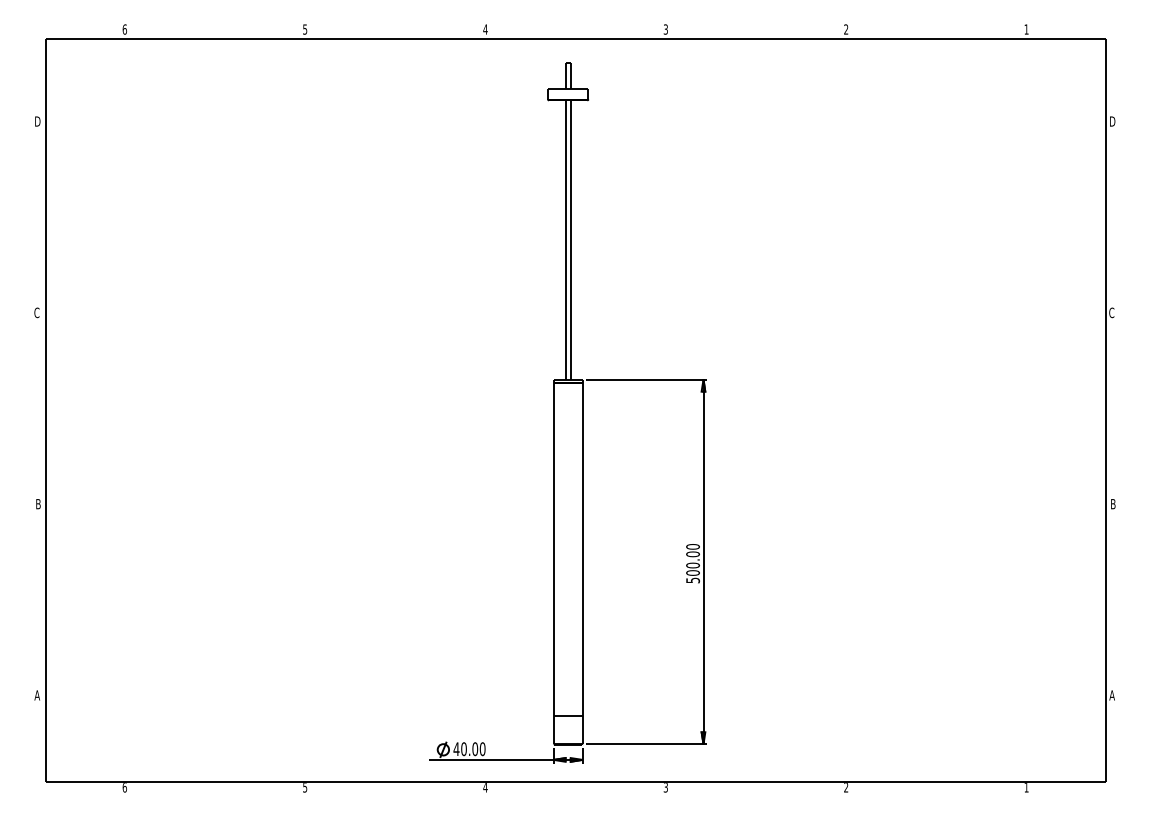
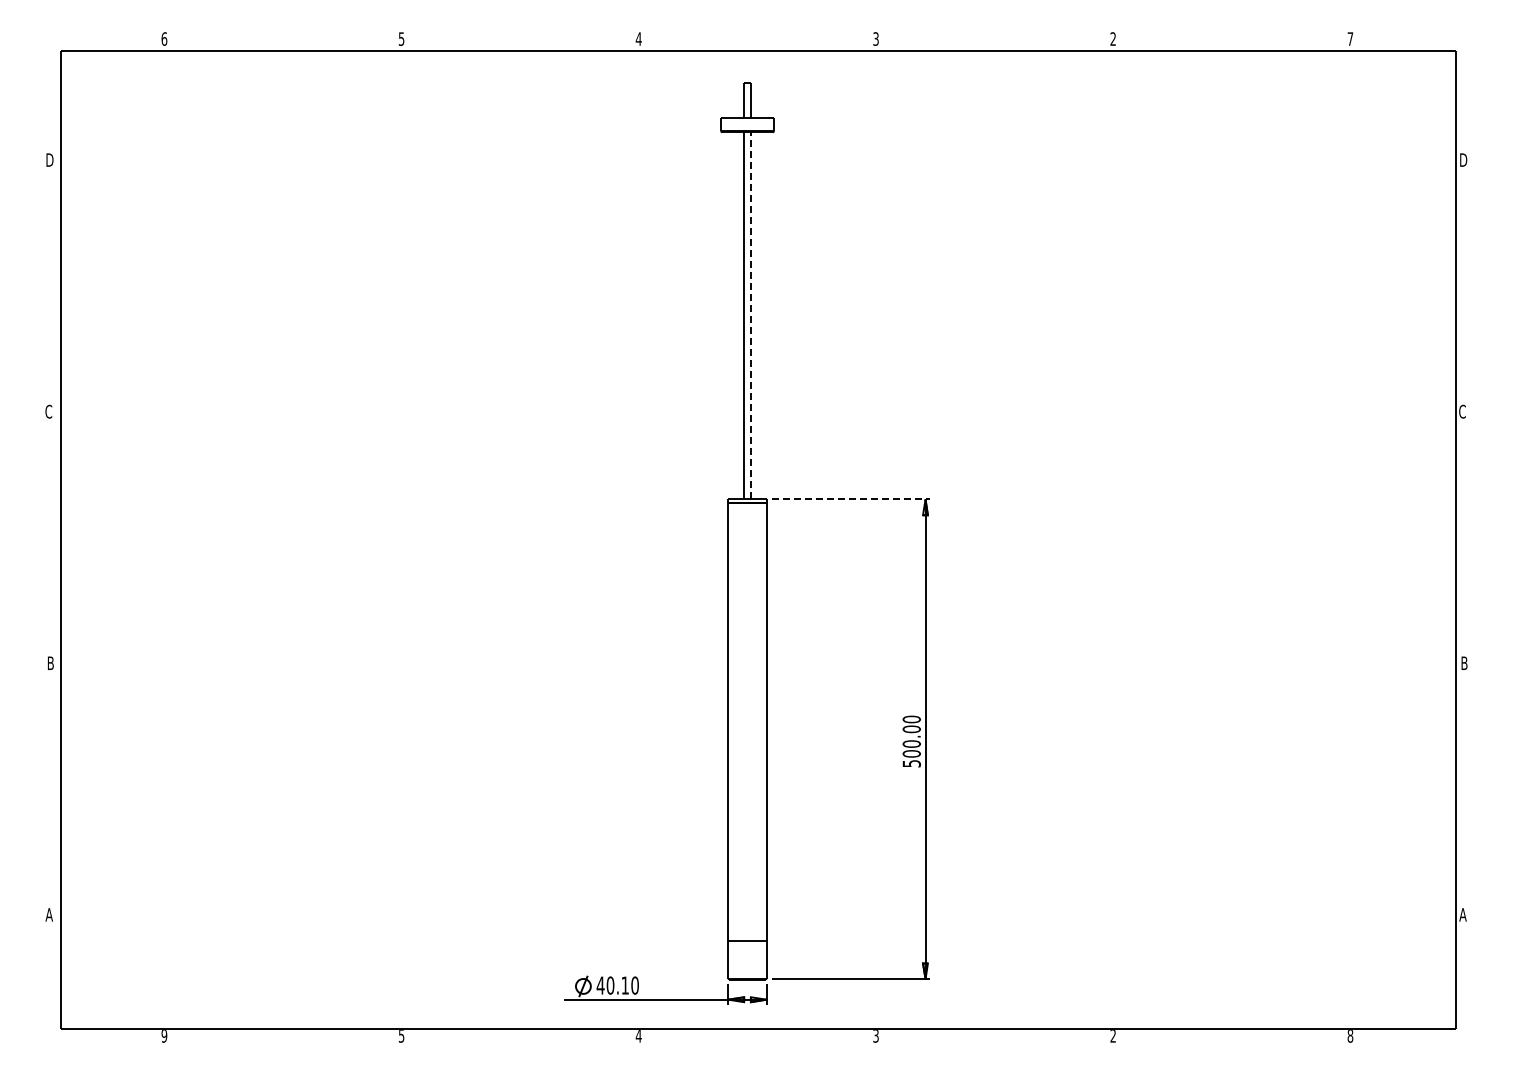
text: (1026, 29) -> (1350, 38), 1 -> 7
line: (570, 239) -> (750, 315), solid -> dashed
line: (647, 379) -> (851, 499), solid -> dashed
text: (475, 749) -> (625, 985), 40.00 -> 40.10
text: (124, 787) -> (164, 1036), 6 -> 9
text: (1026, 787) -> (1350, 1036), 1 -> 8

